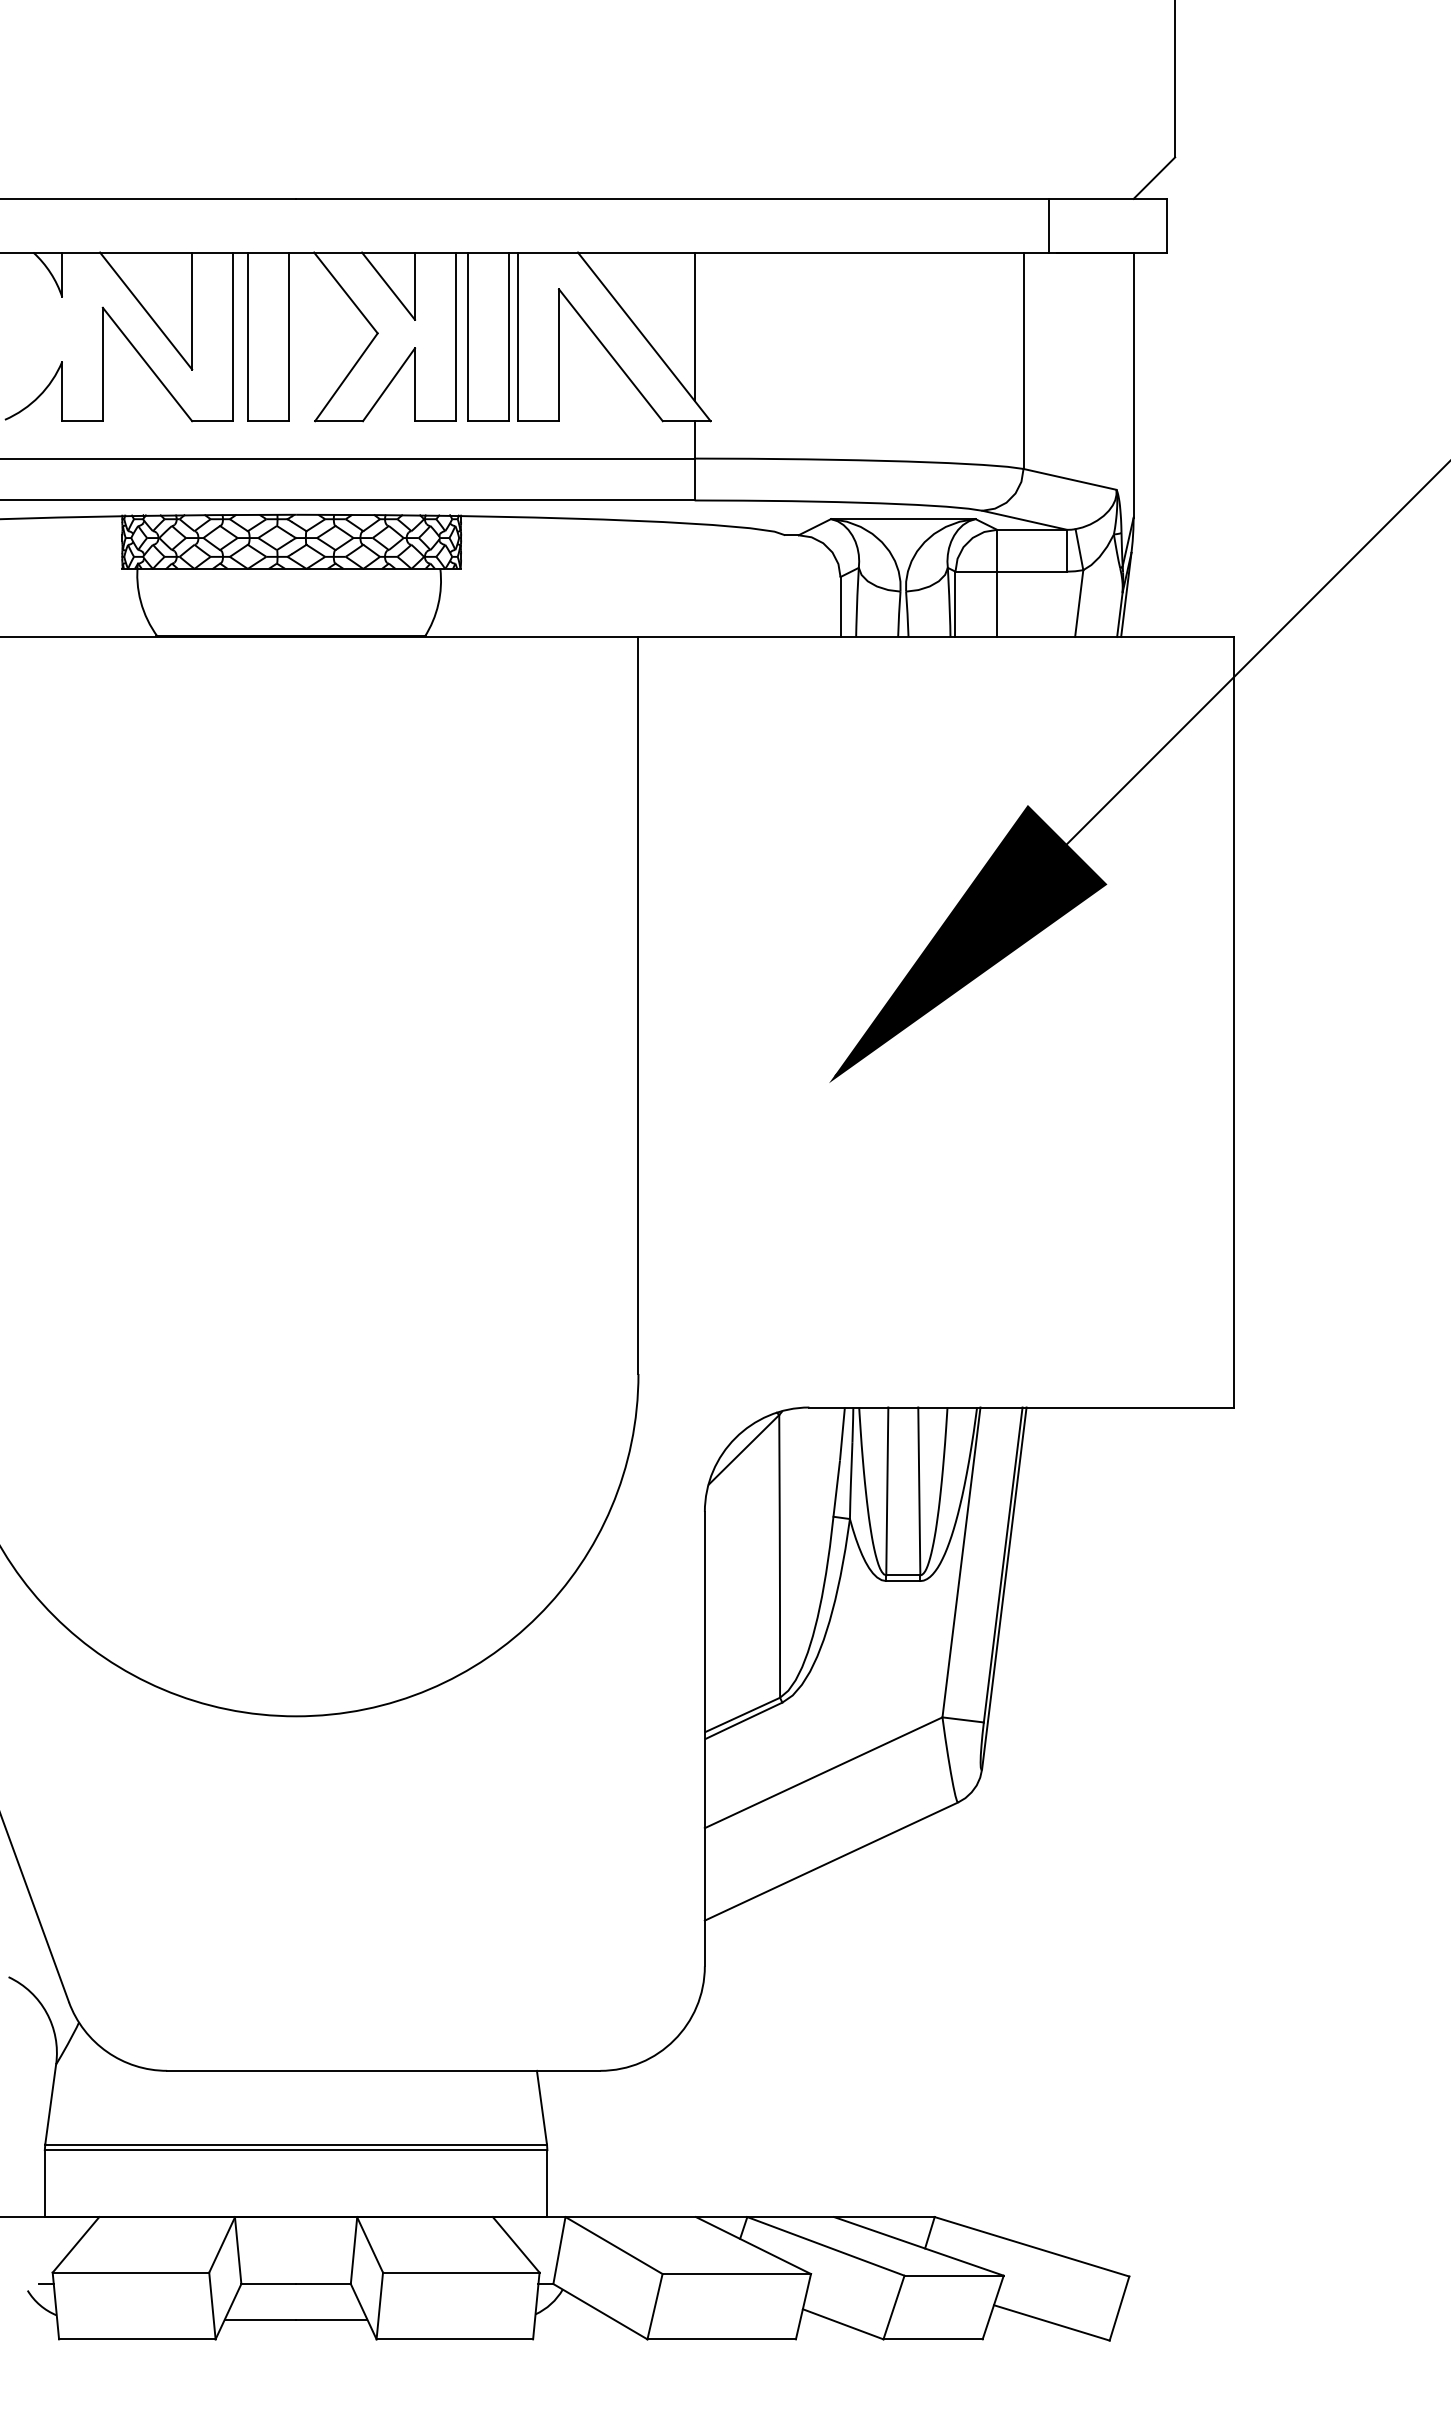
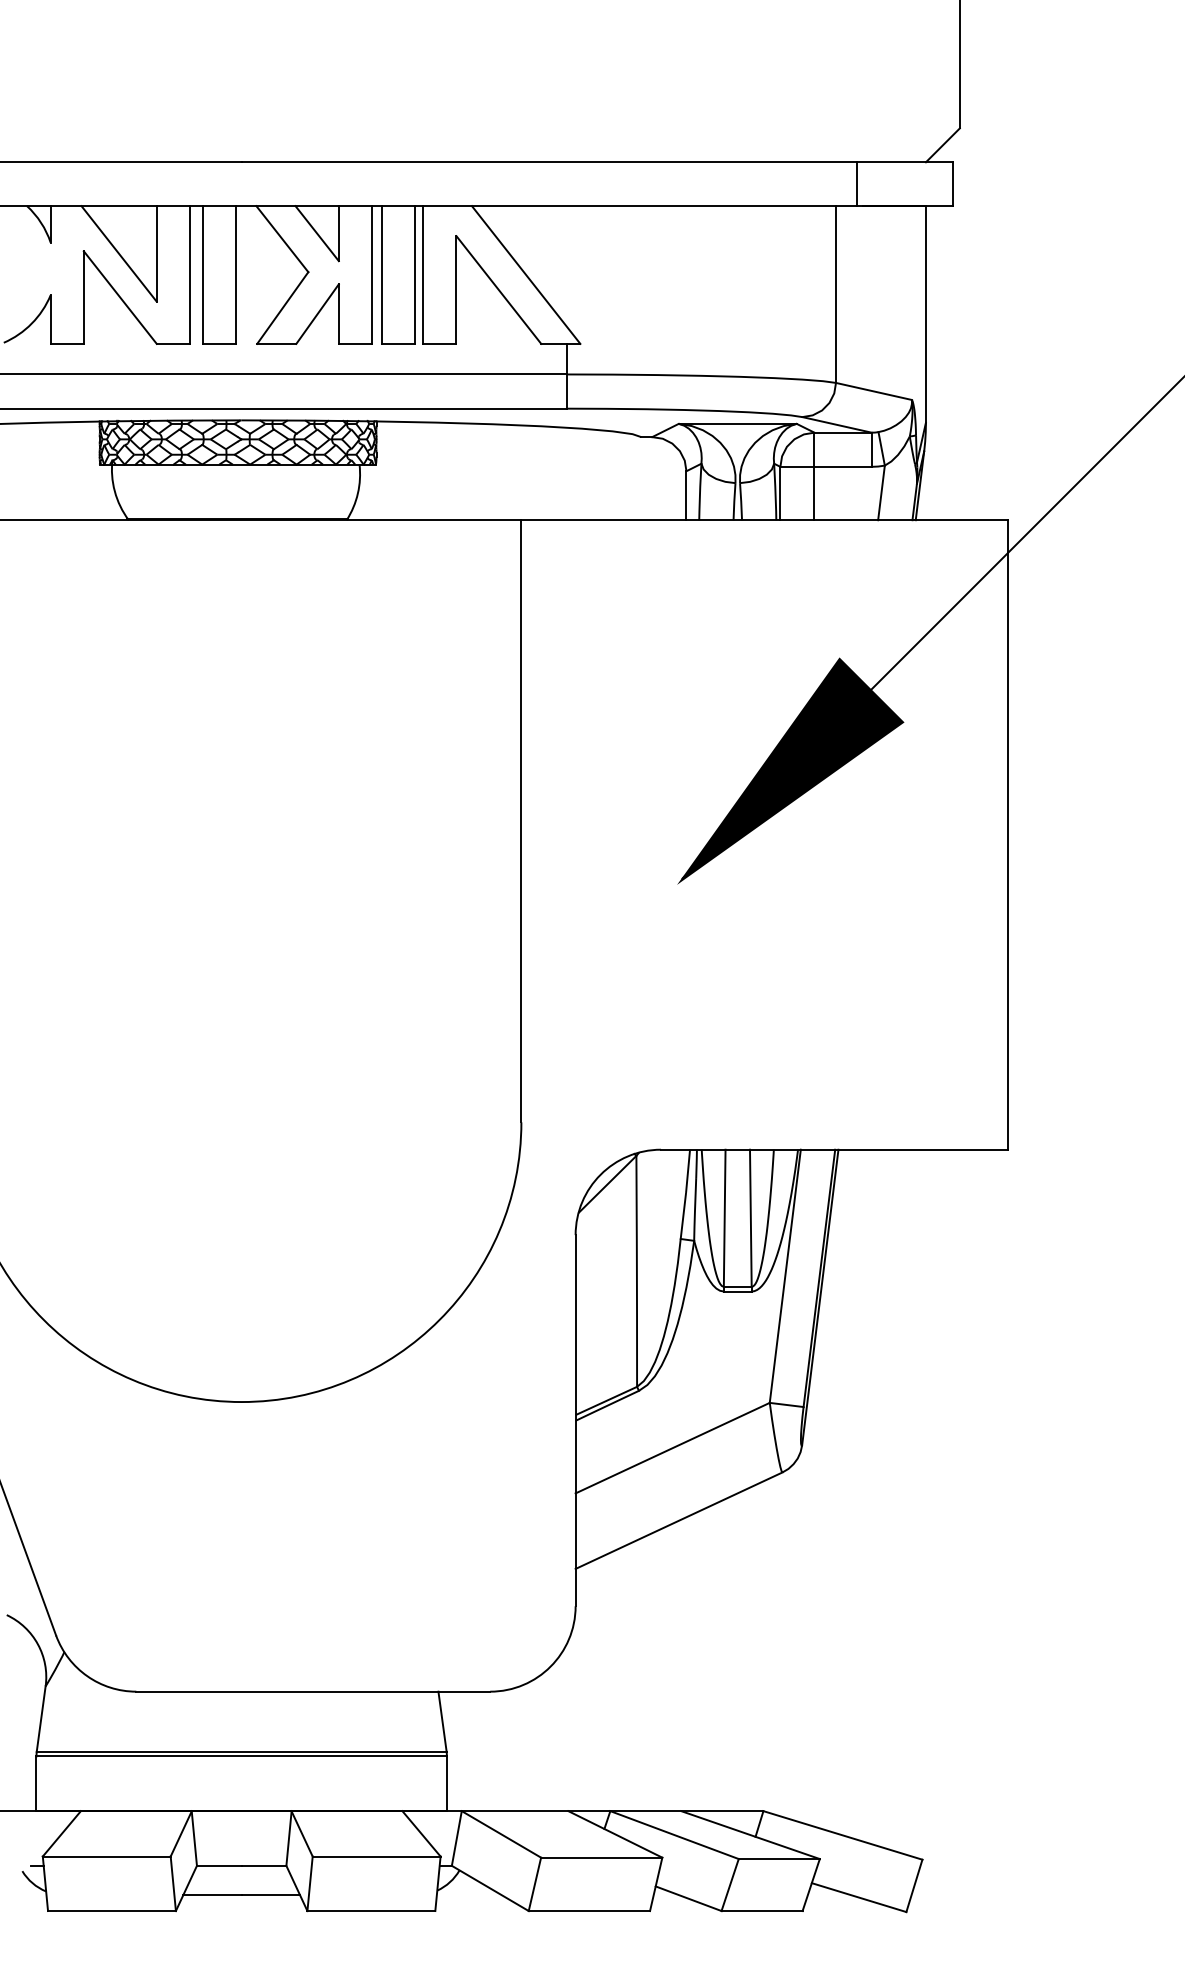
line: (694, 326) -> (567, 266), removed

